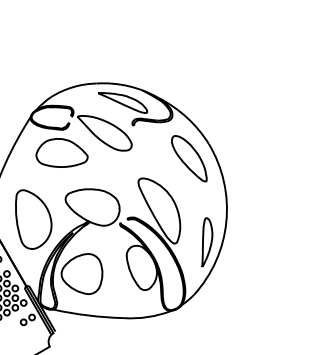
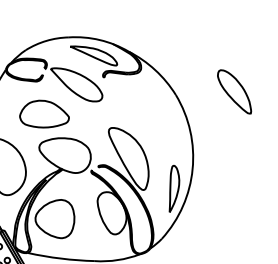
part: (61, 152) -> (44, 113), moved
part: (189, 158) -> (234, 91), moved

